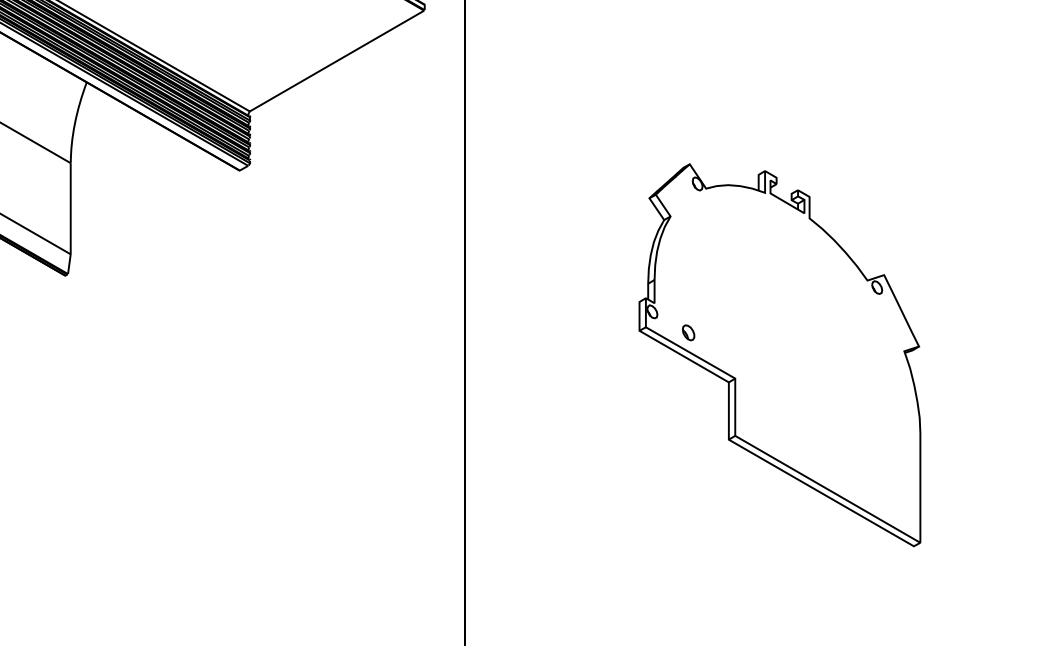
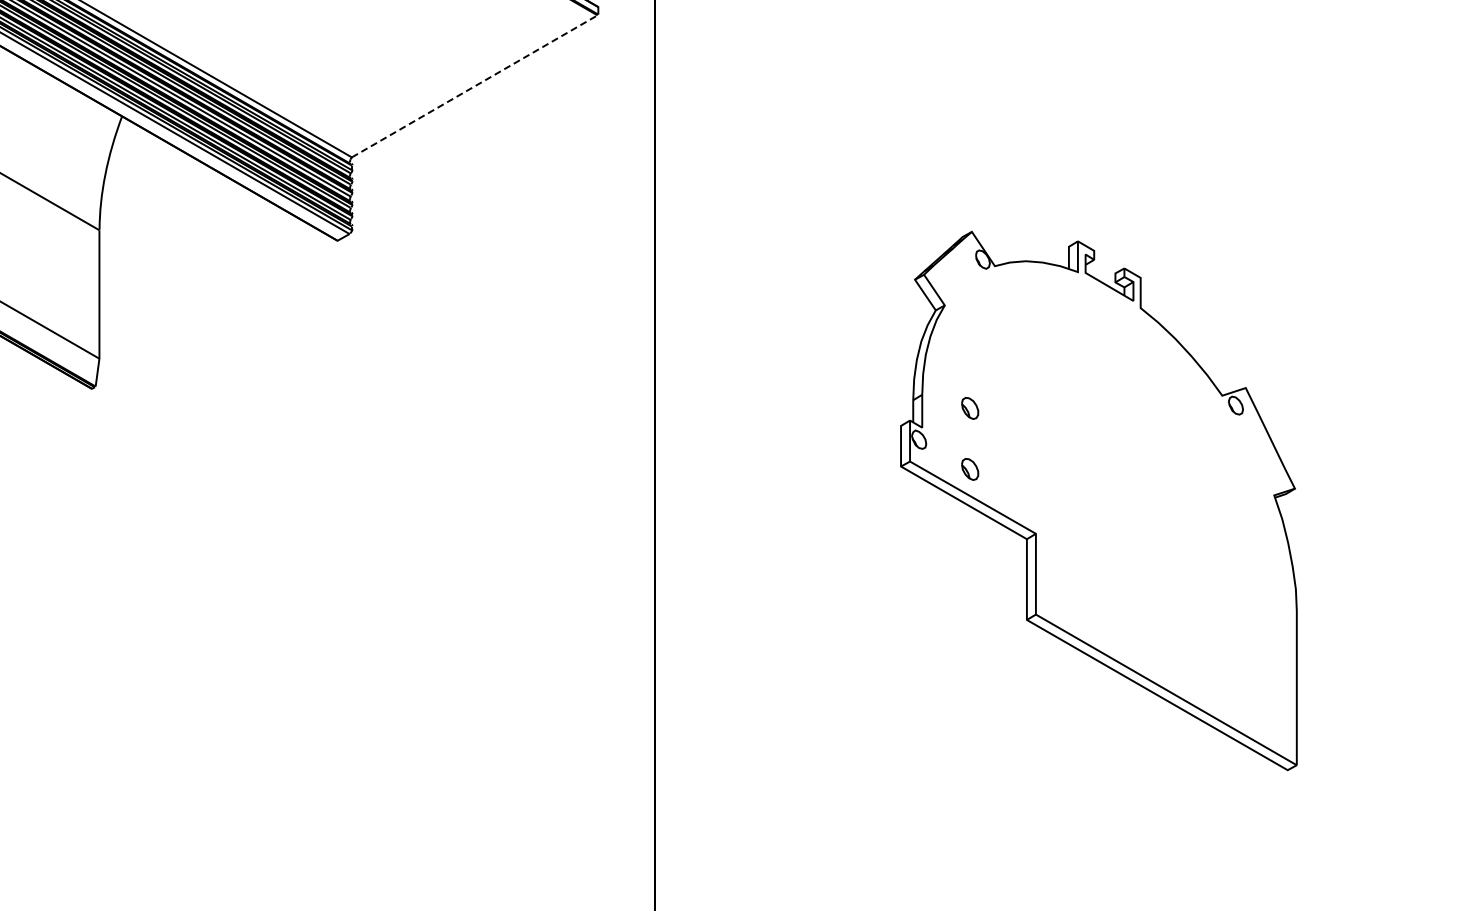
line: (336, 61) -> (474, 86), solid -> dashed
part: (688, 289) -> (970, 408), added

